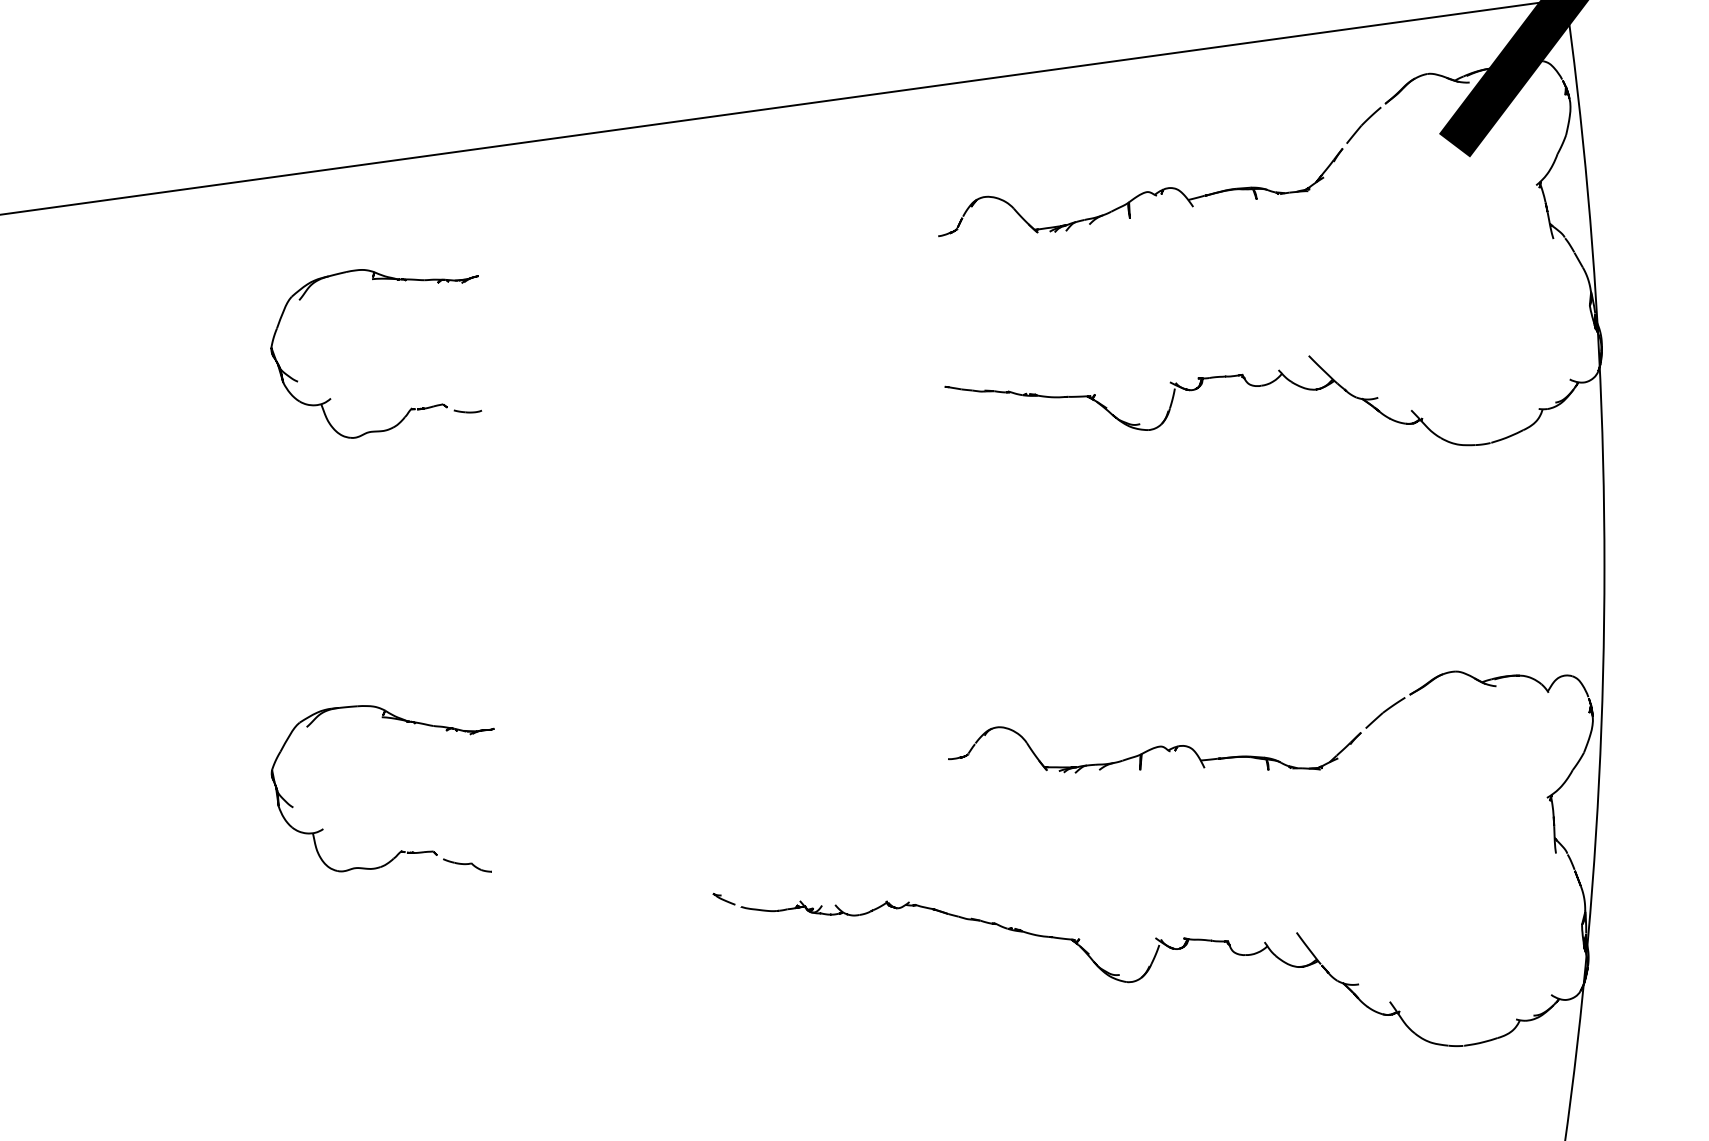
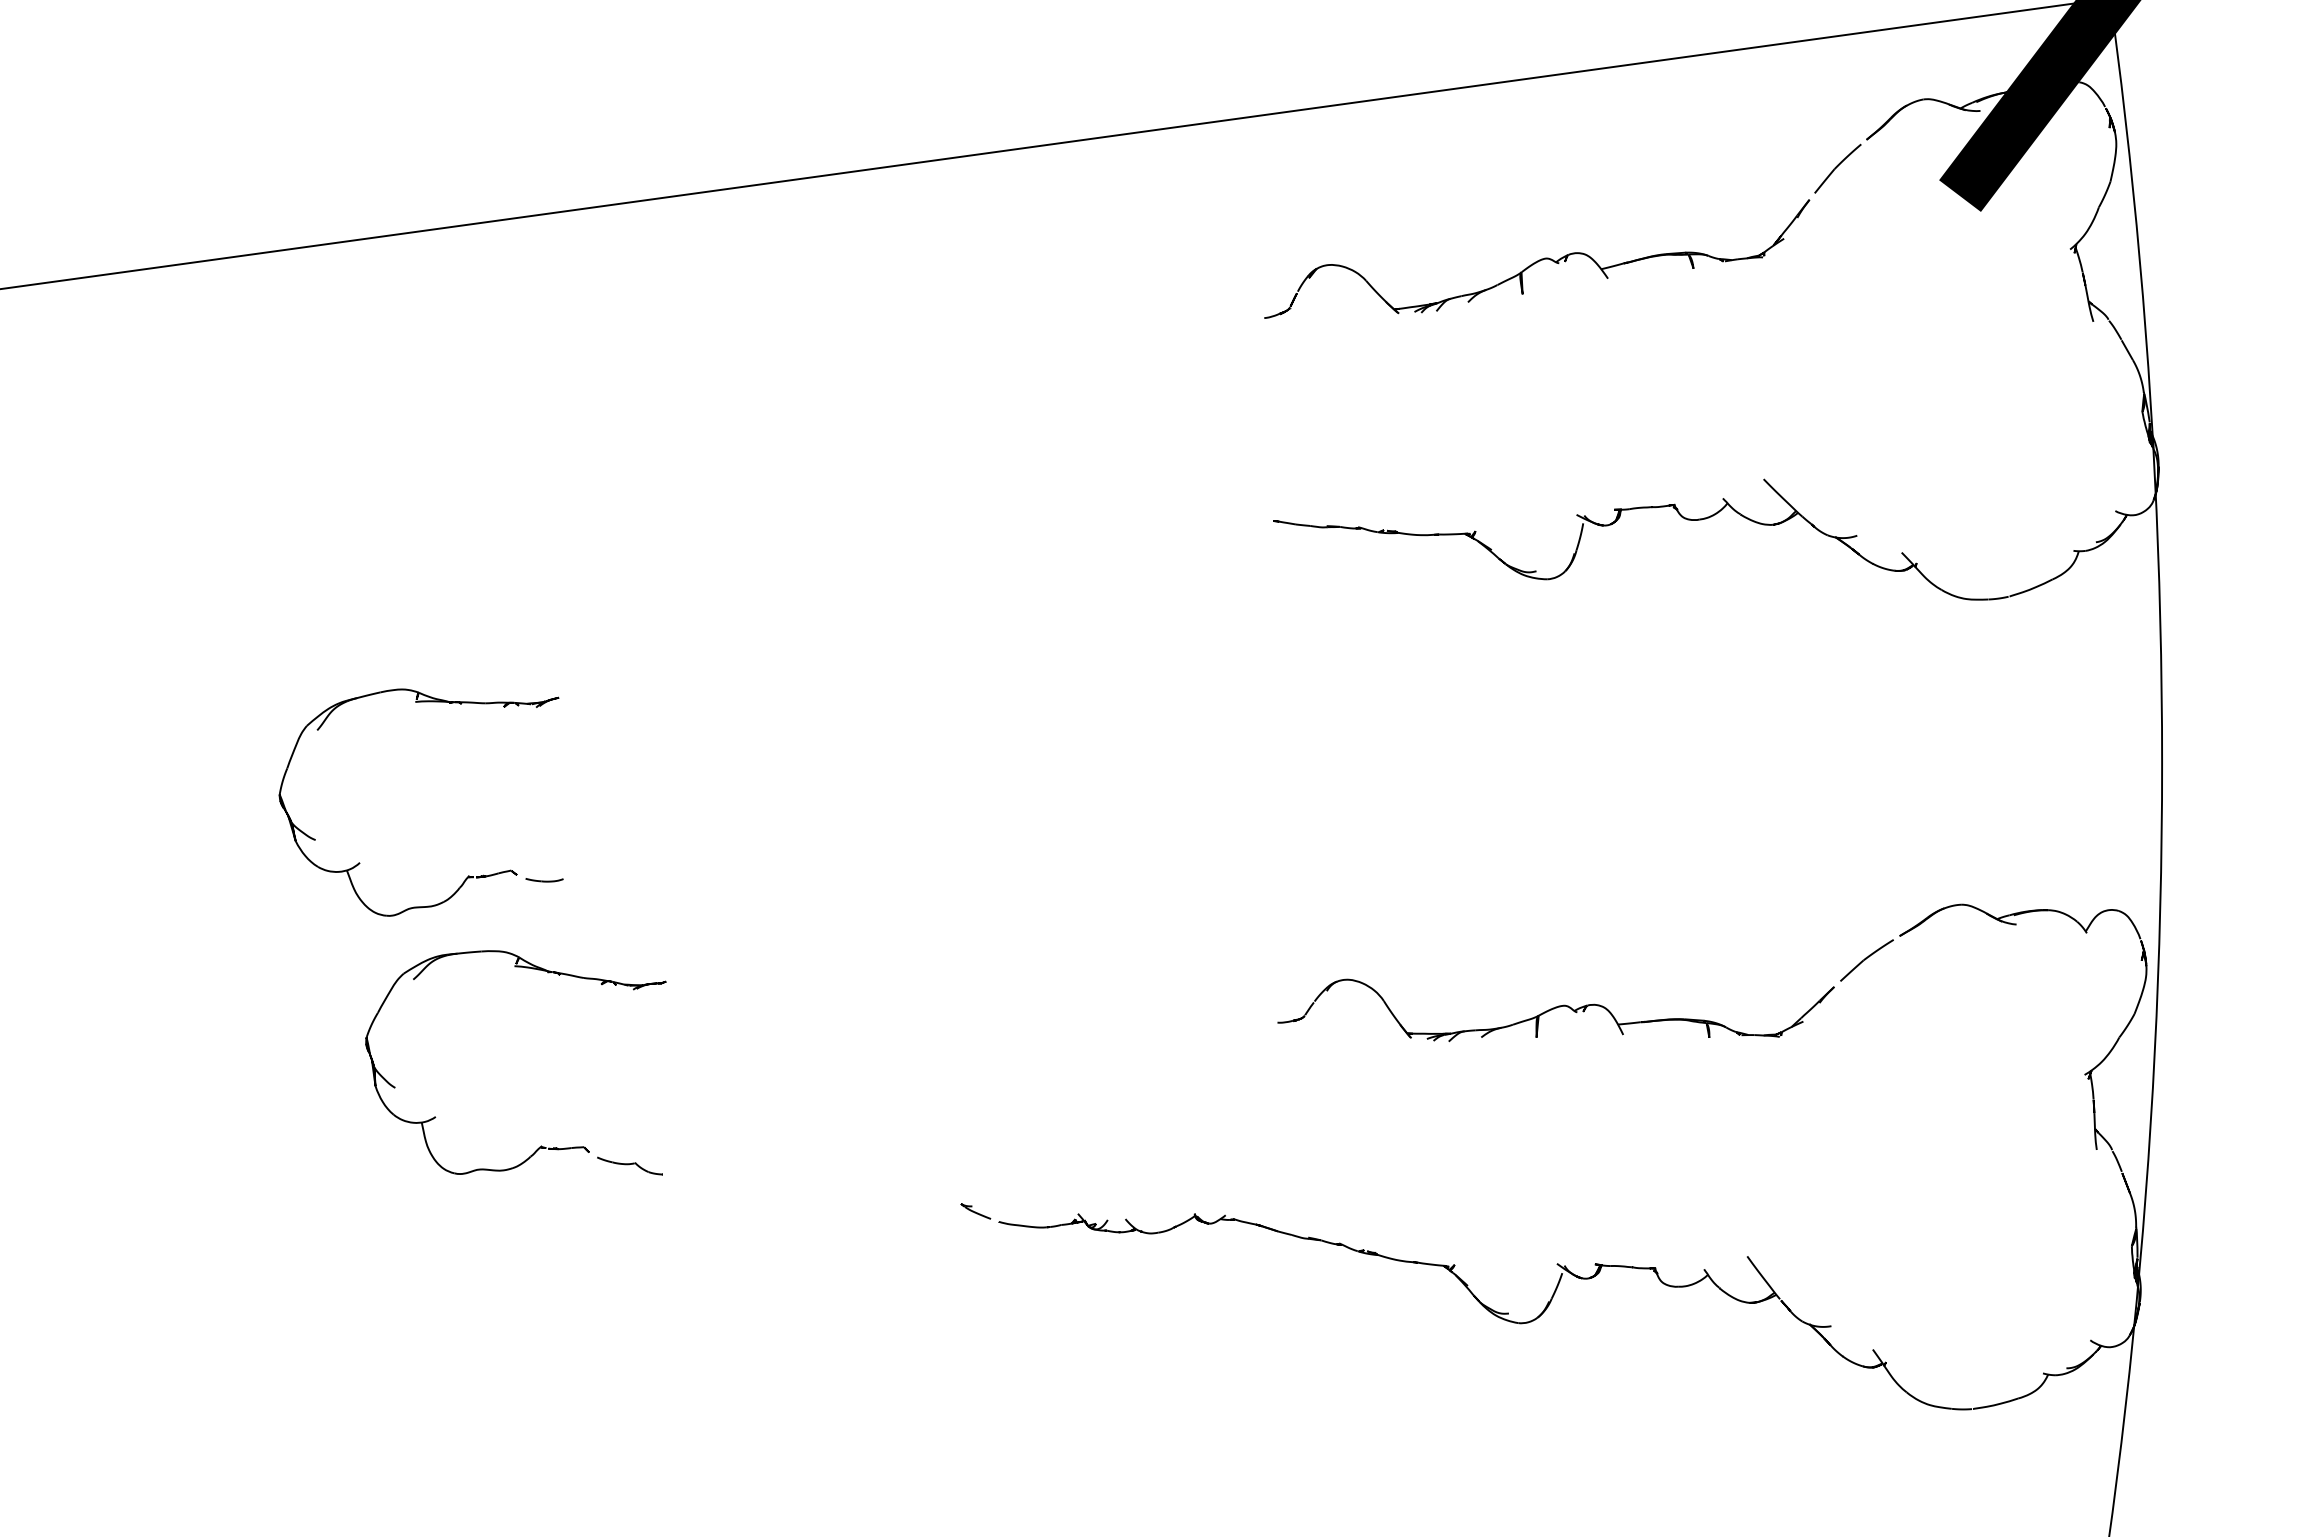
part: (330, 398) -> (359, 862), moved

